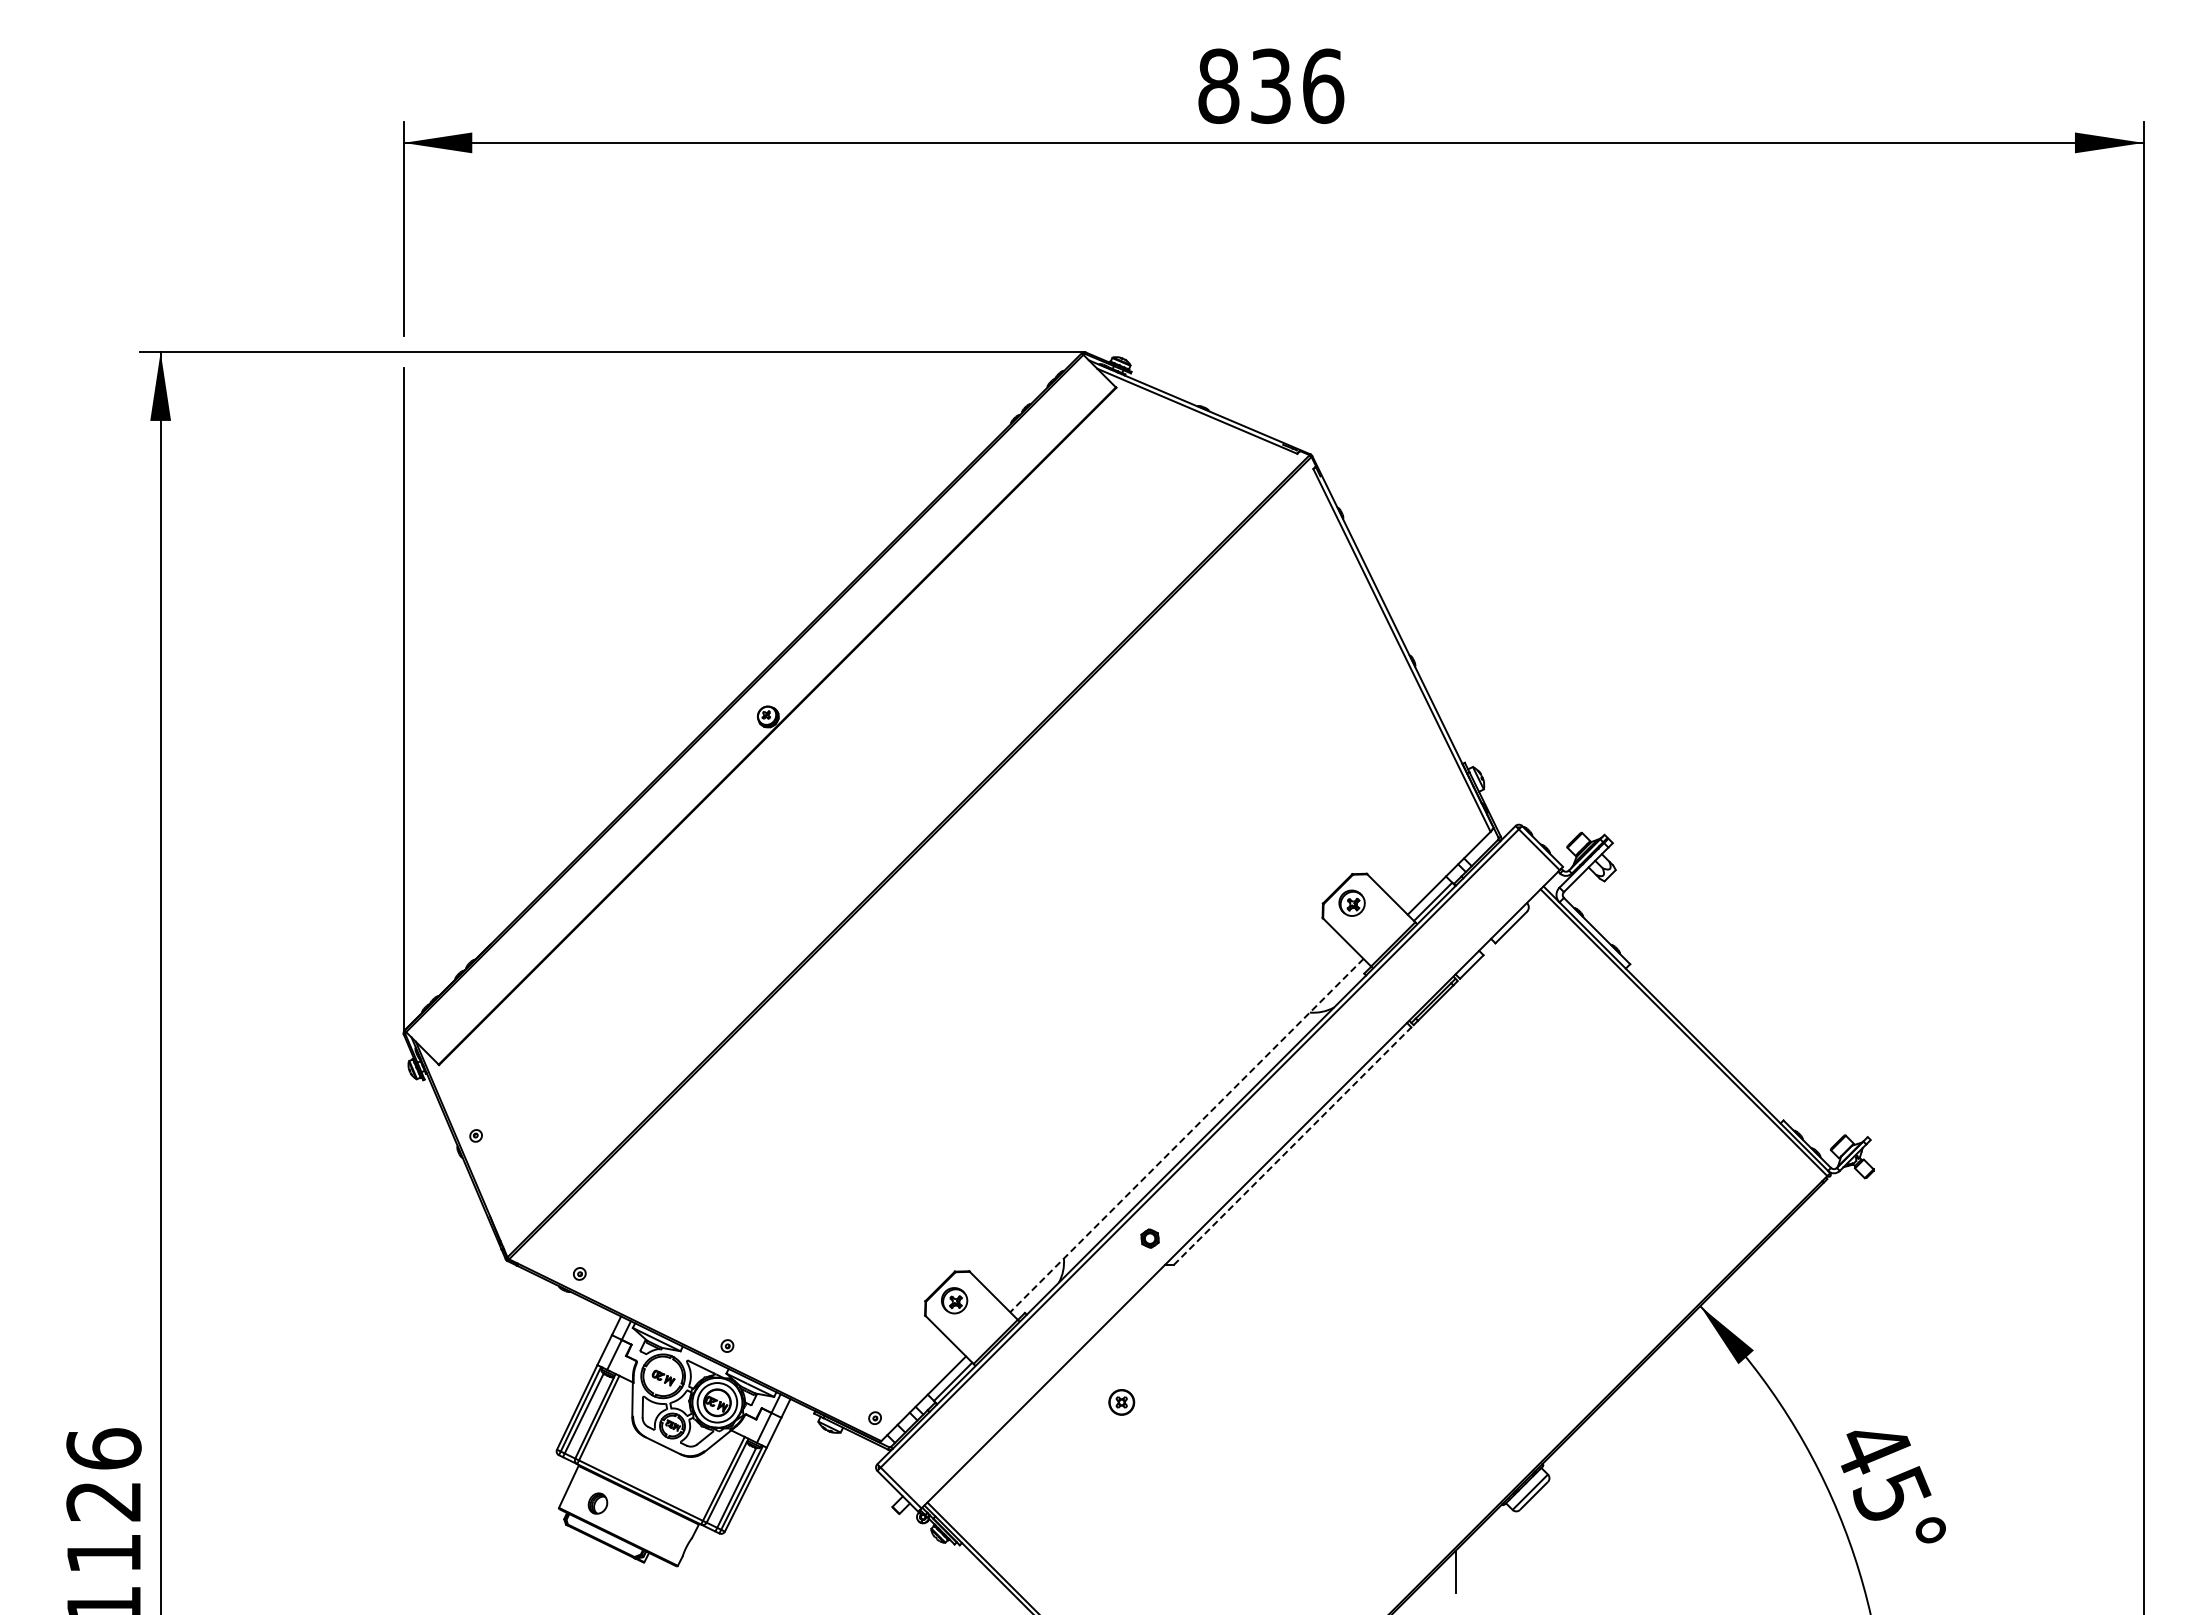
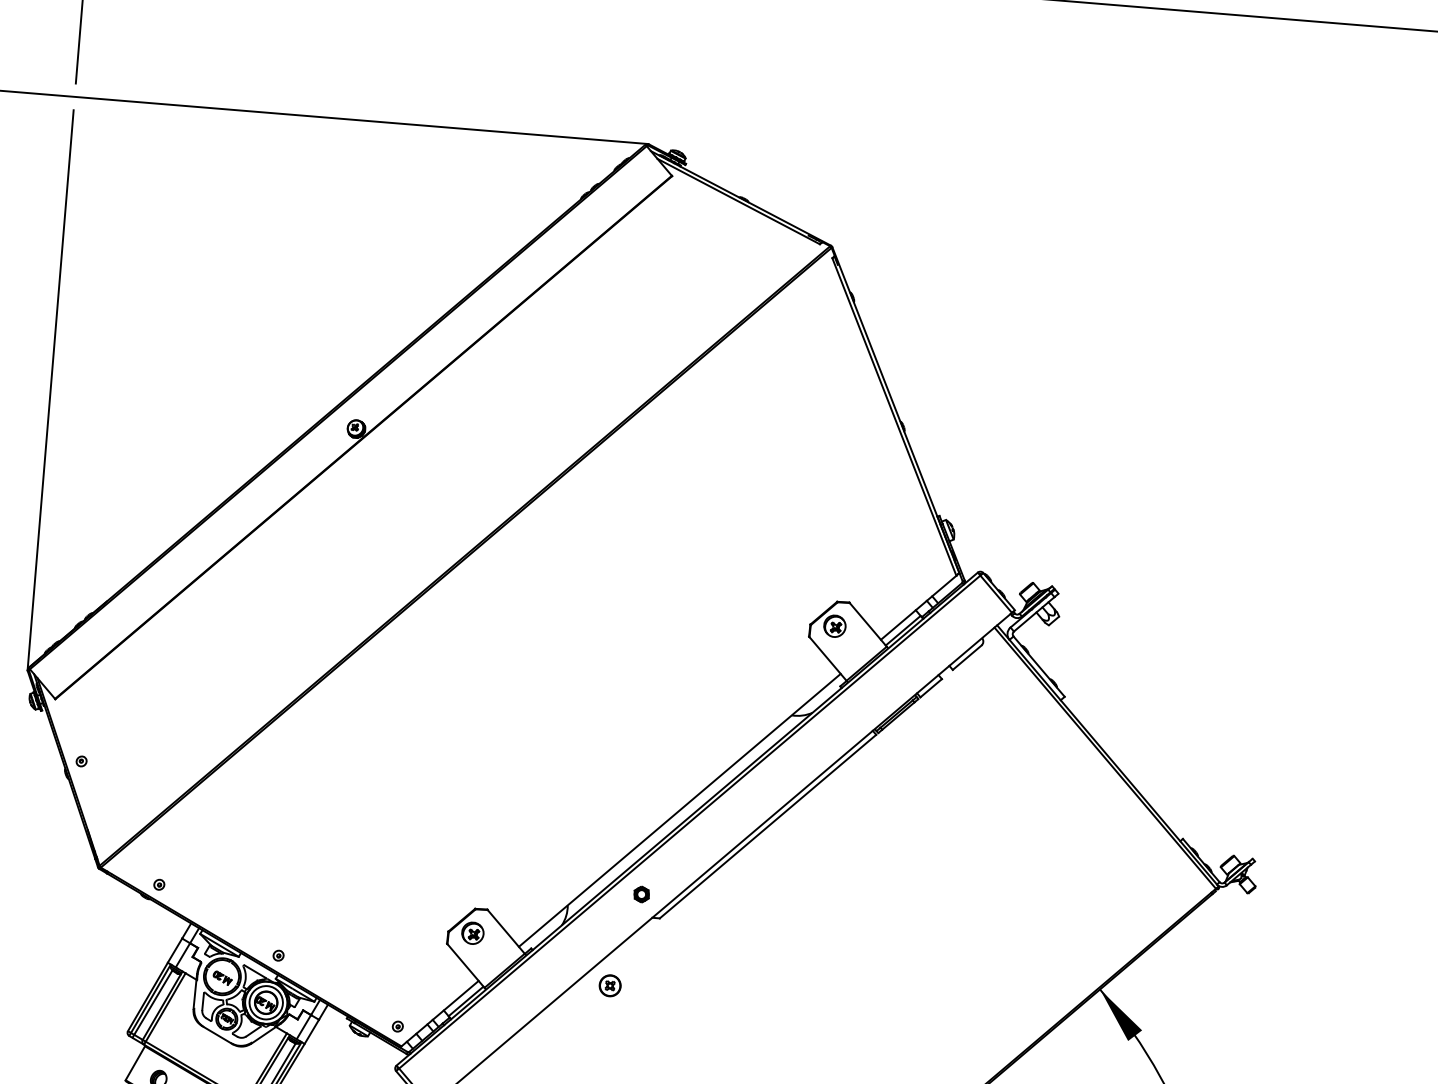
line: (1186, 1135) -> (679, 810), dashed -> solid
line: (1292, 1145) -> (767, 826), dashed -> solid
part: (1121, 1402) -> (609, 985), moved

